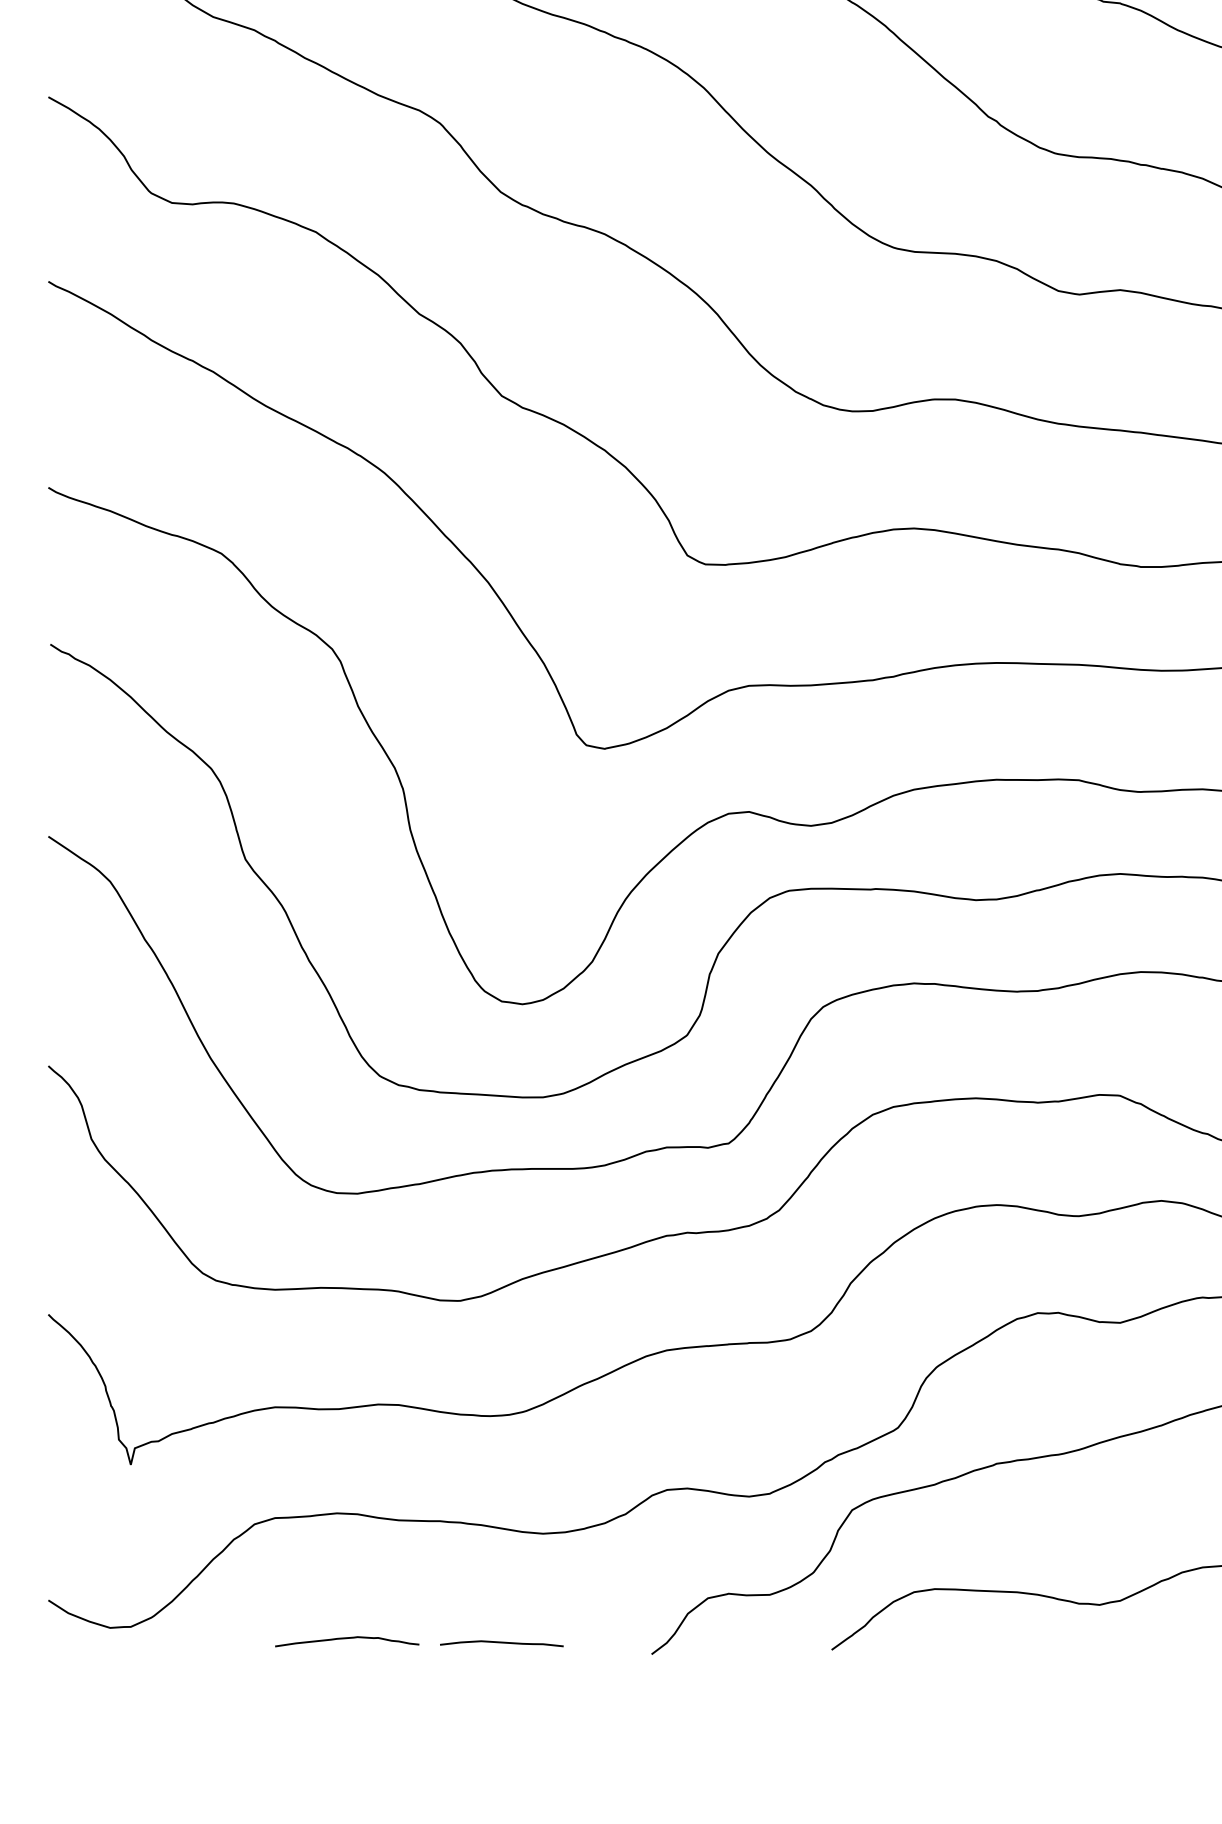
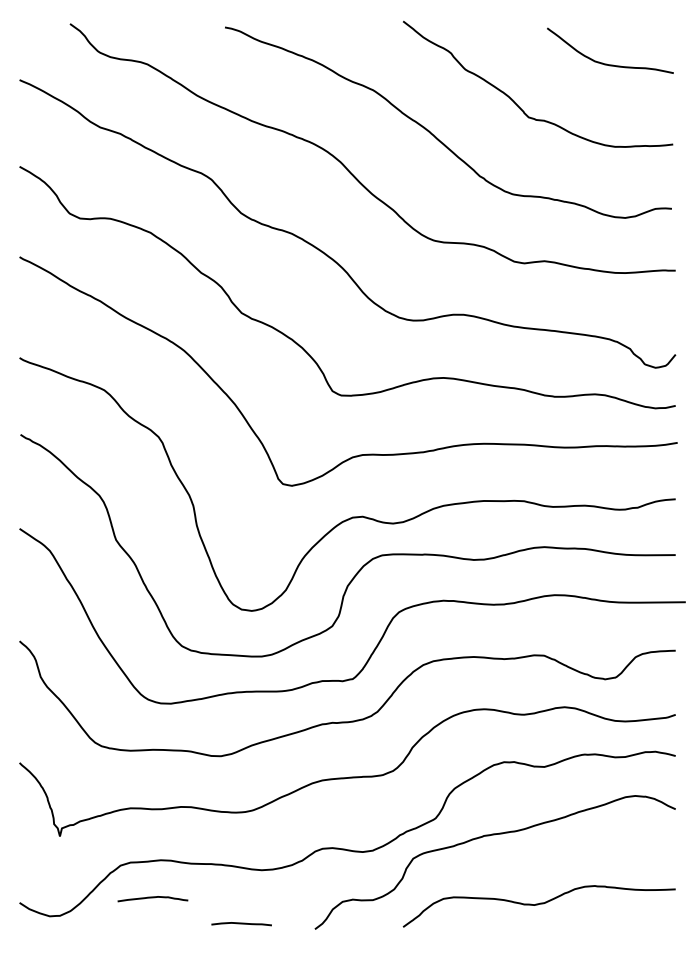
curve: (346, 1640) -> (152, 898), moved

